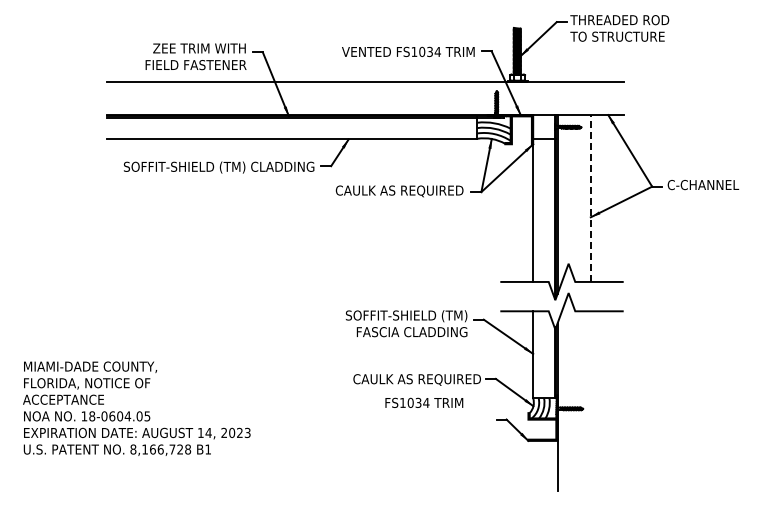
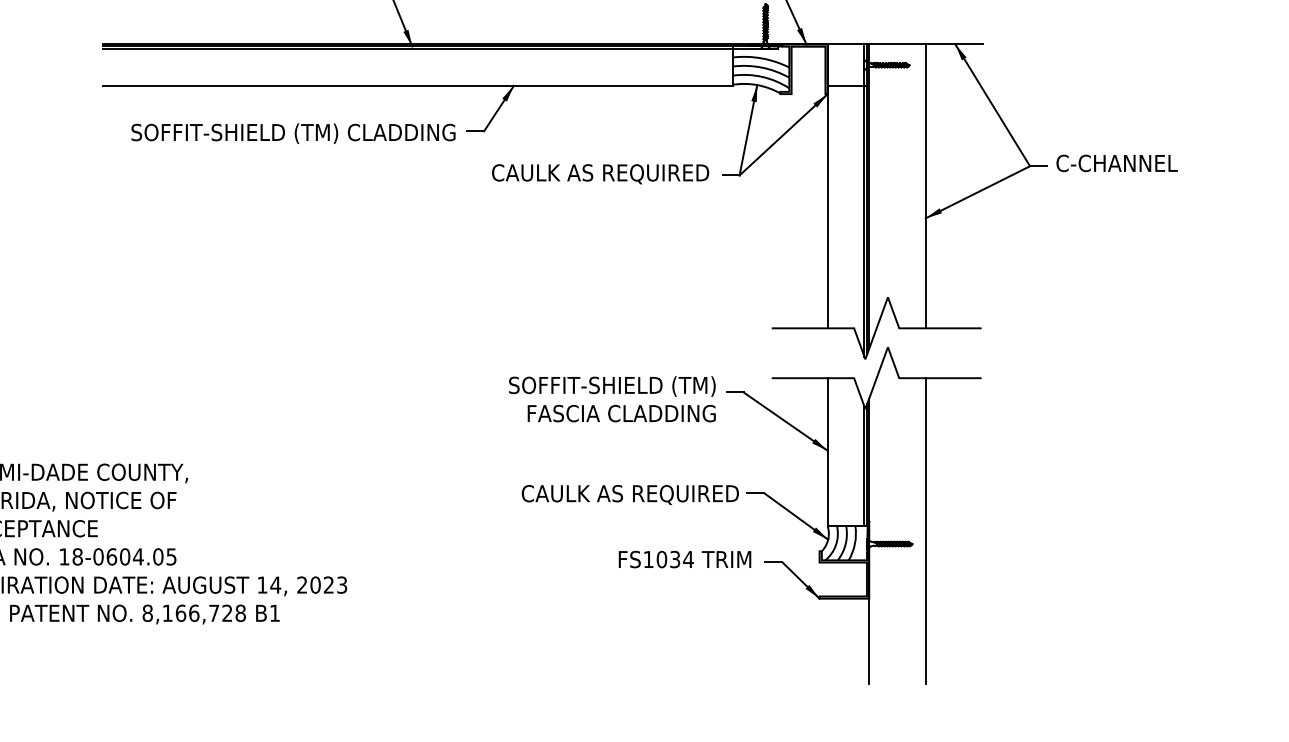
line: (590, 198) -> (925, 186), dashed -> solid
line: (590, 400) -> (925, 529), added
text: (424, 402) -> (685, 558), moved

